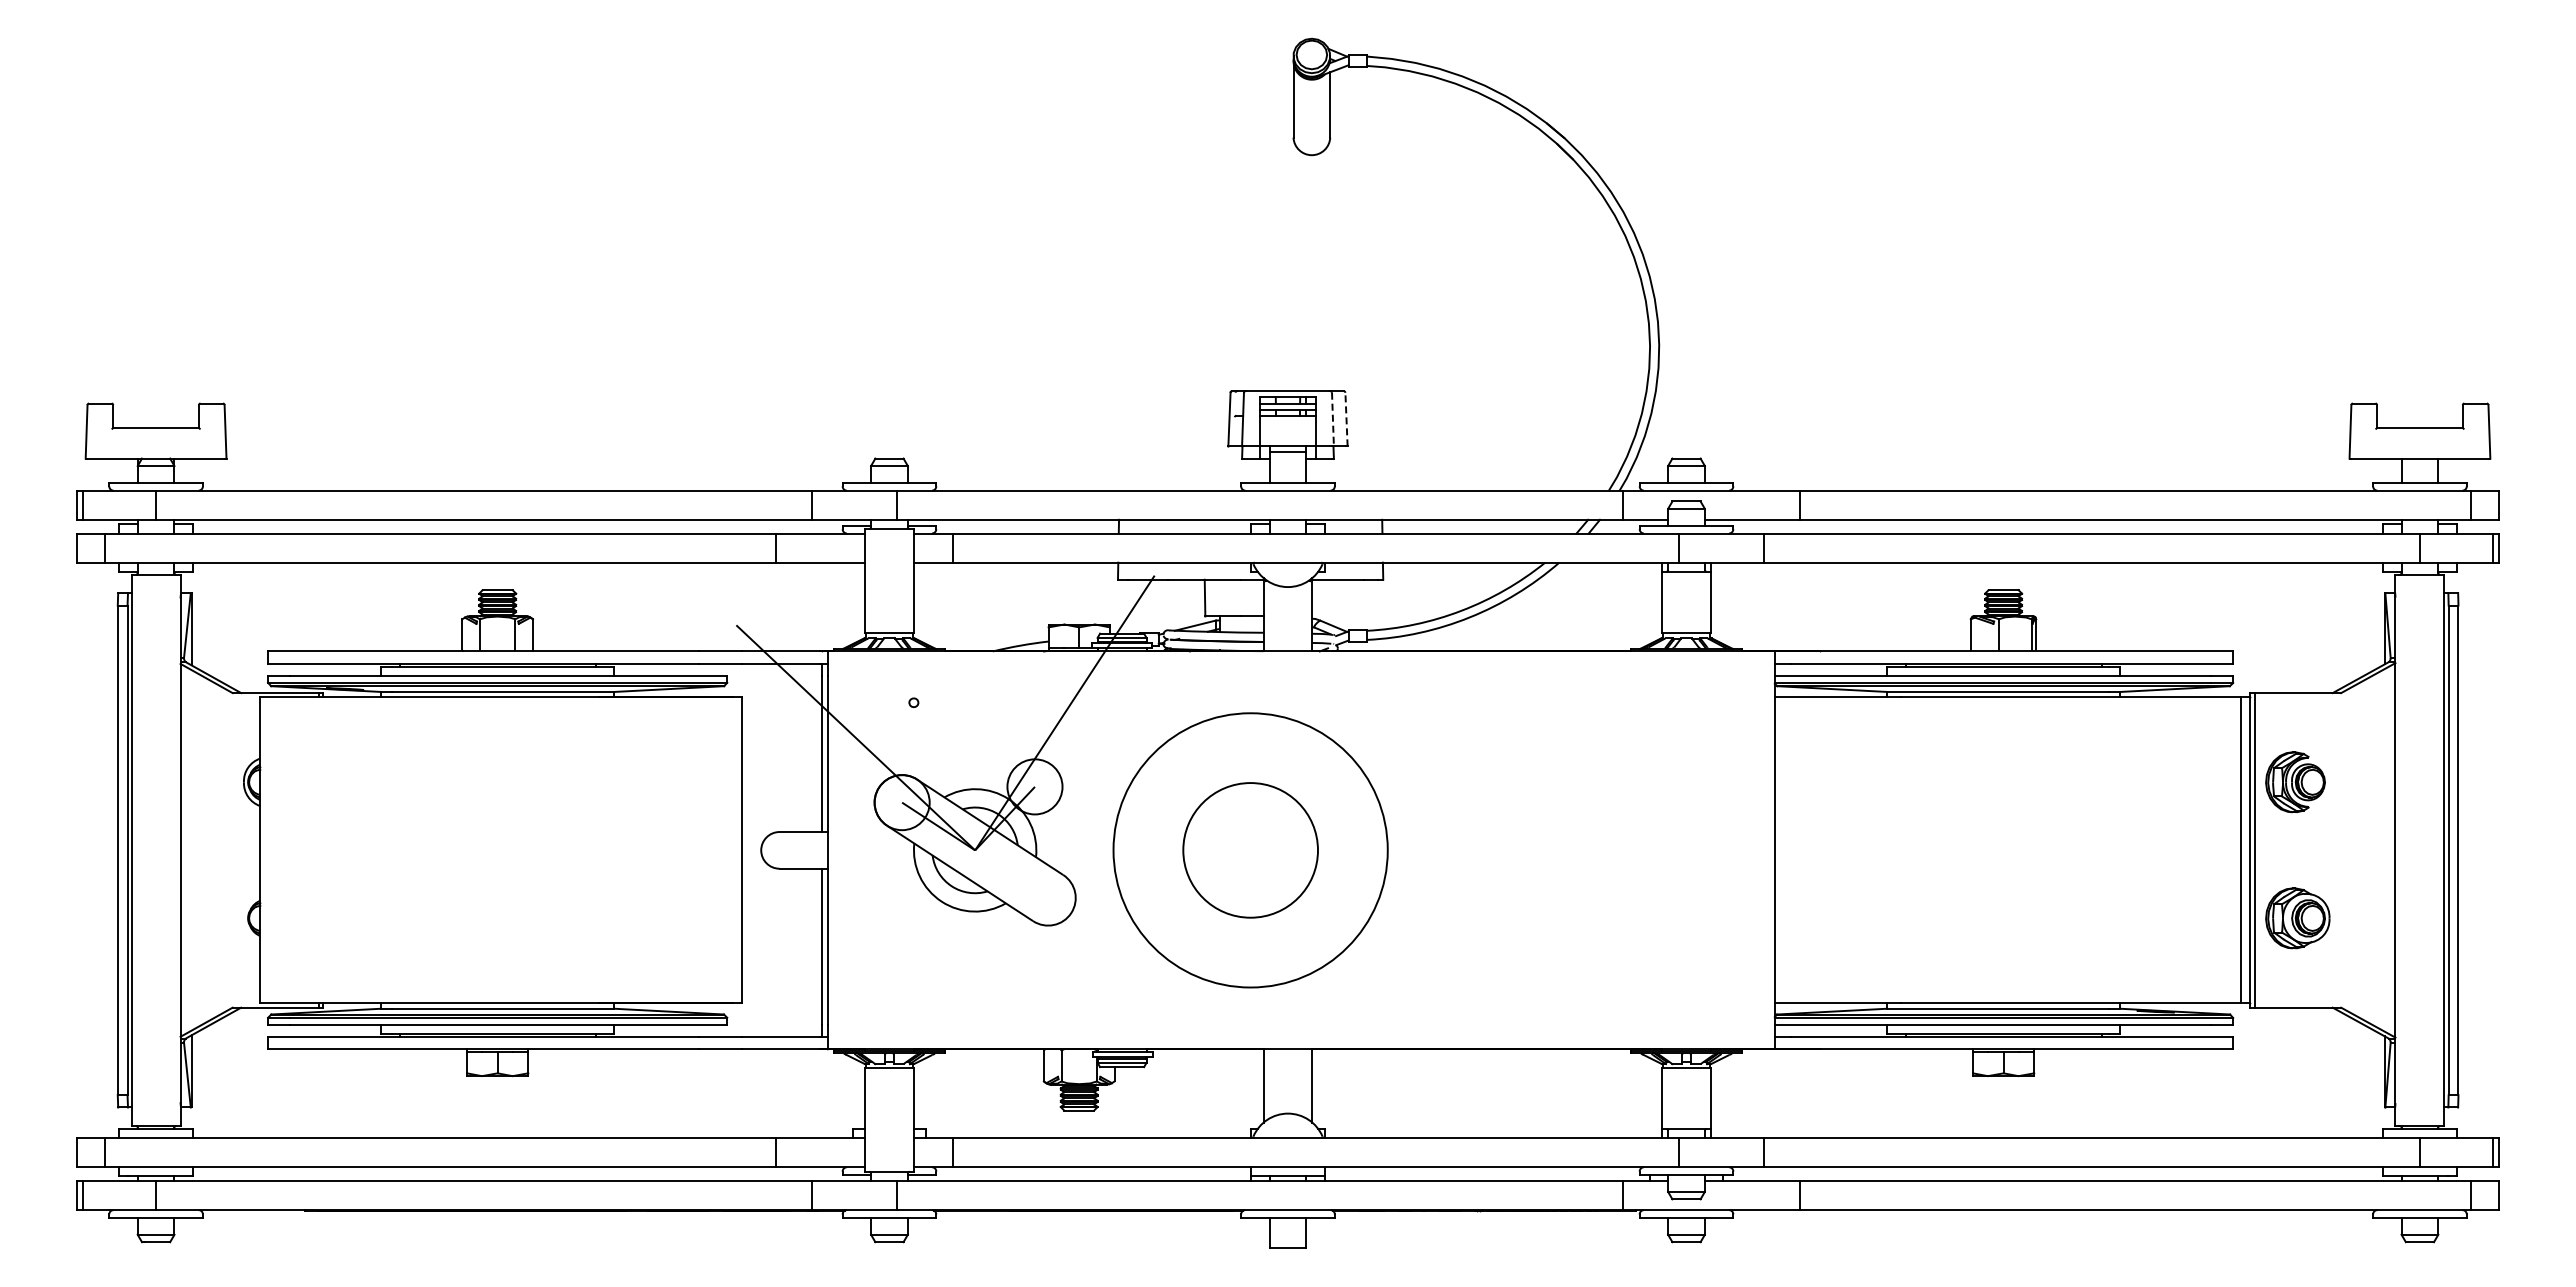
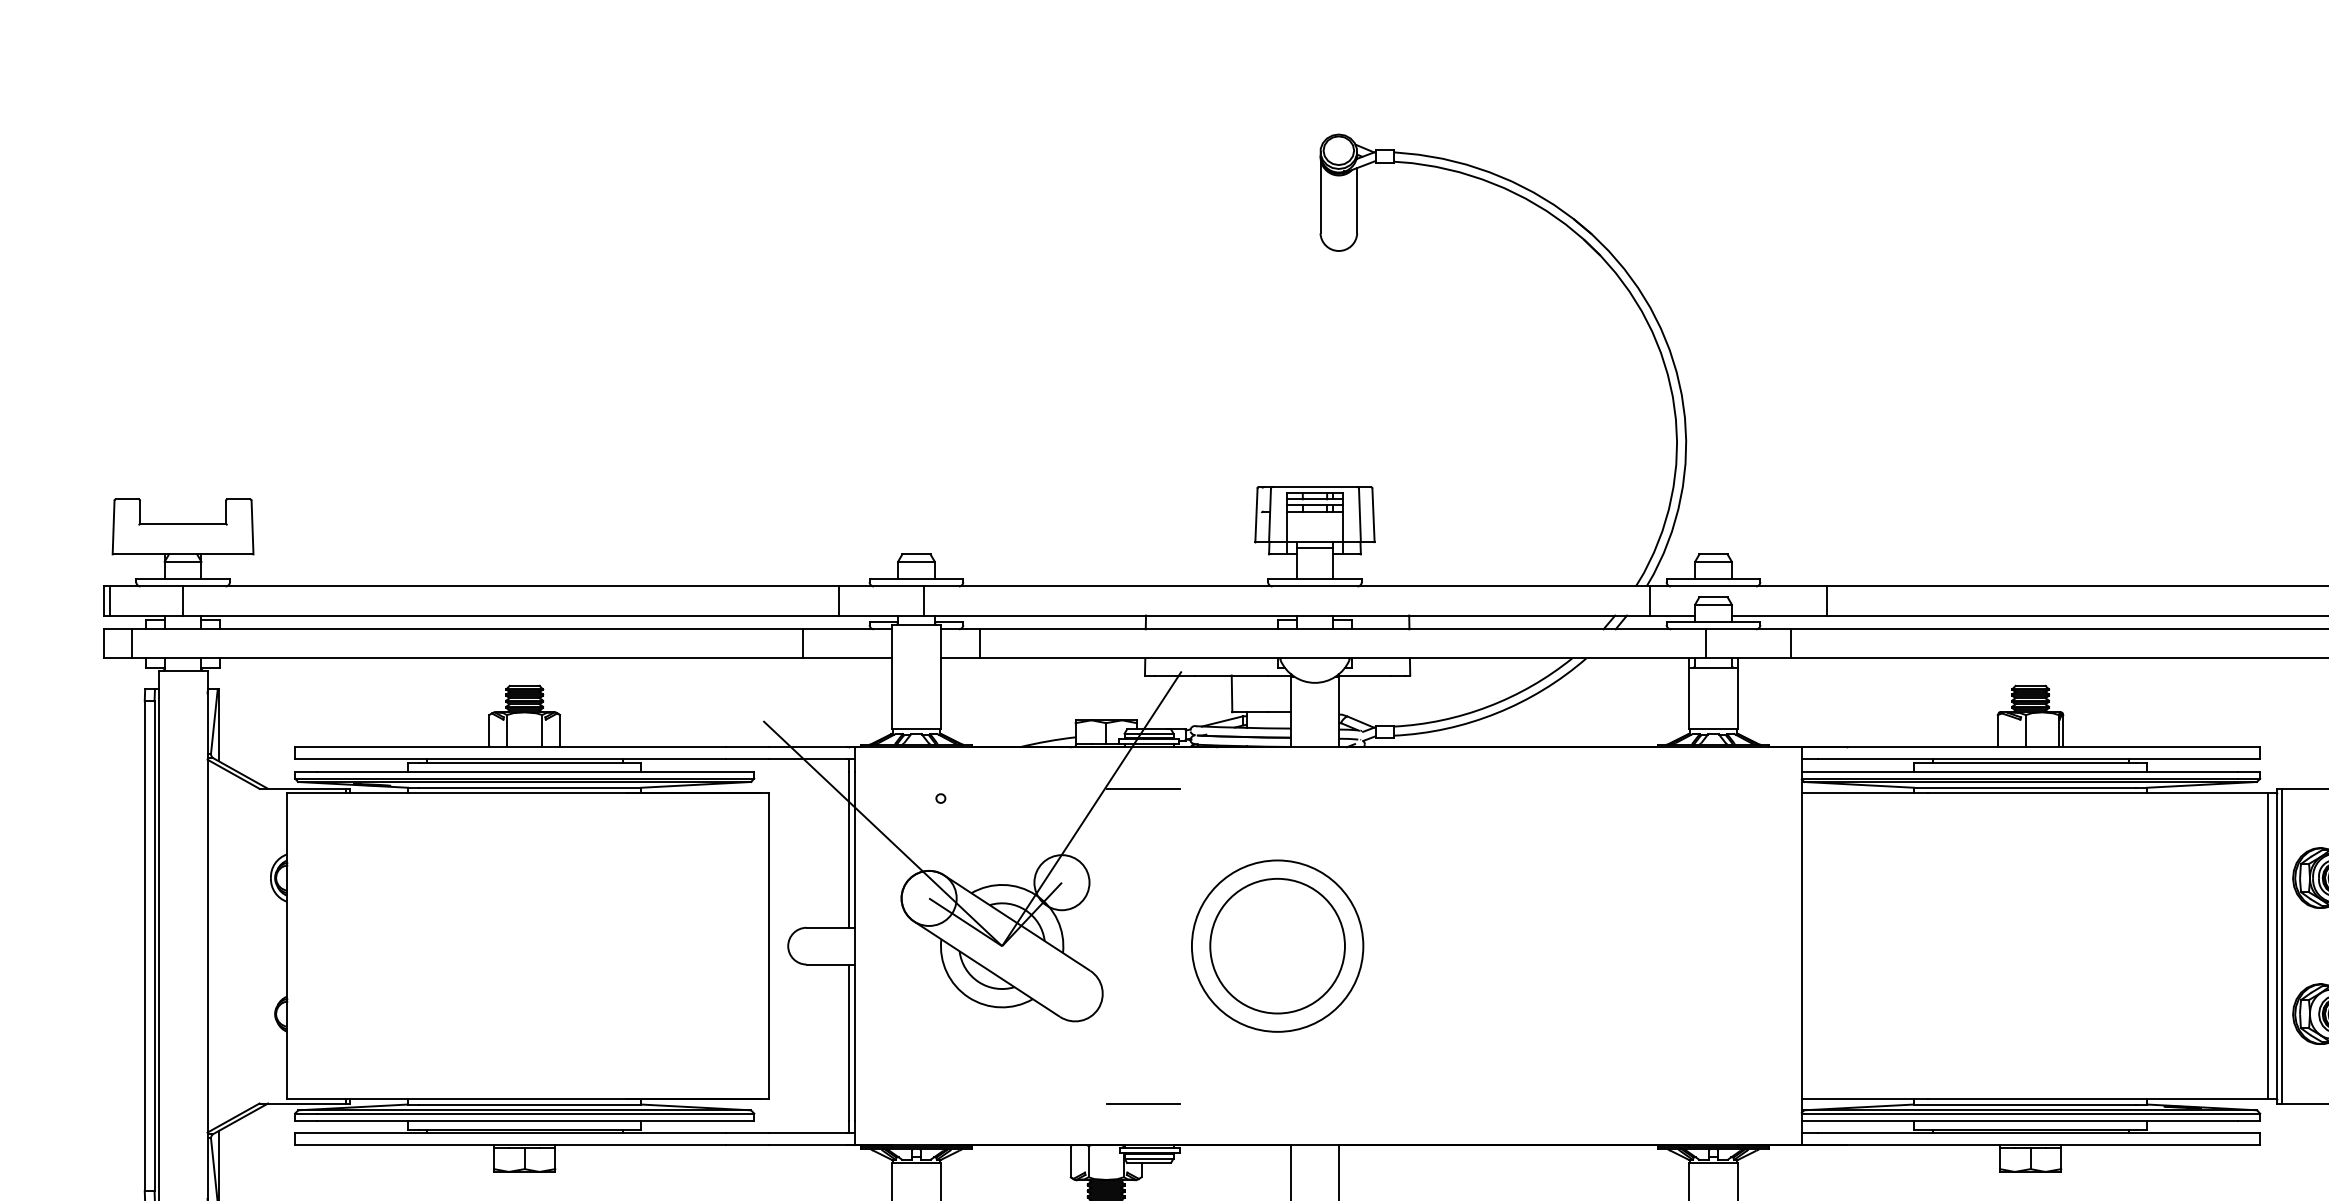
line: (1332, 419) -> (1359, 515), dashed -> solid
line: (1346, 419) -> (1373, 515), dashed -> solid
line: (1116, 692) -> (1143, 788), added
circle: (1250, 850) -> (1277, 946), size x0.62
line: (1116, 1008) -> (1143, 1104), added

